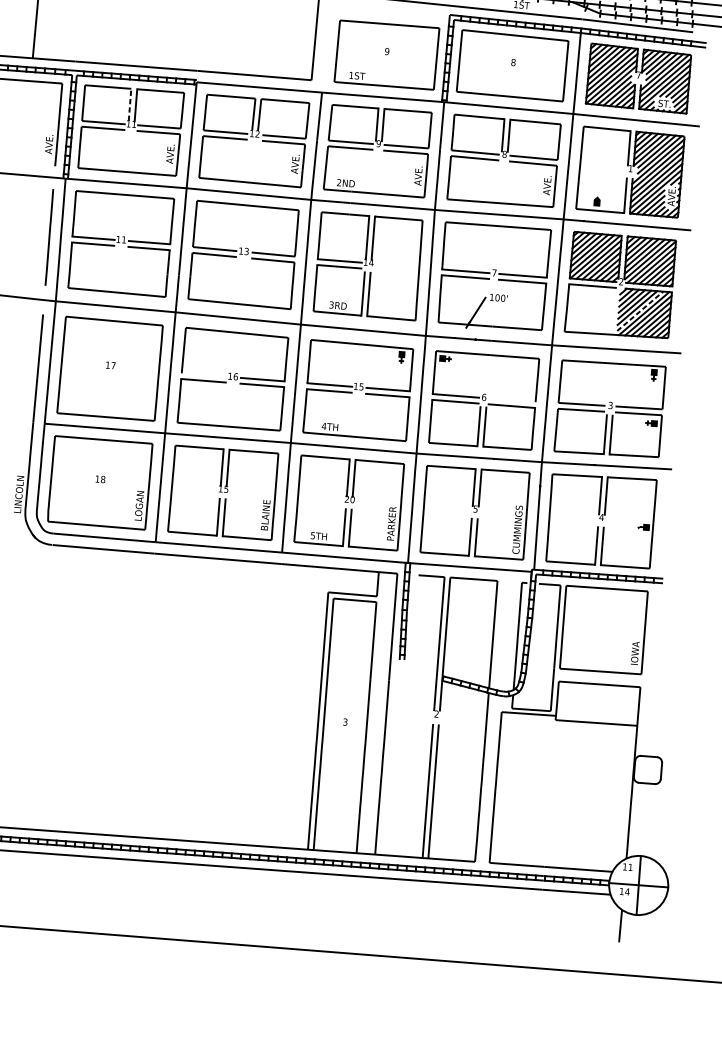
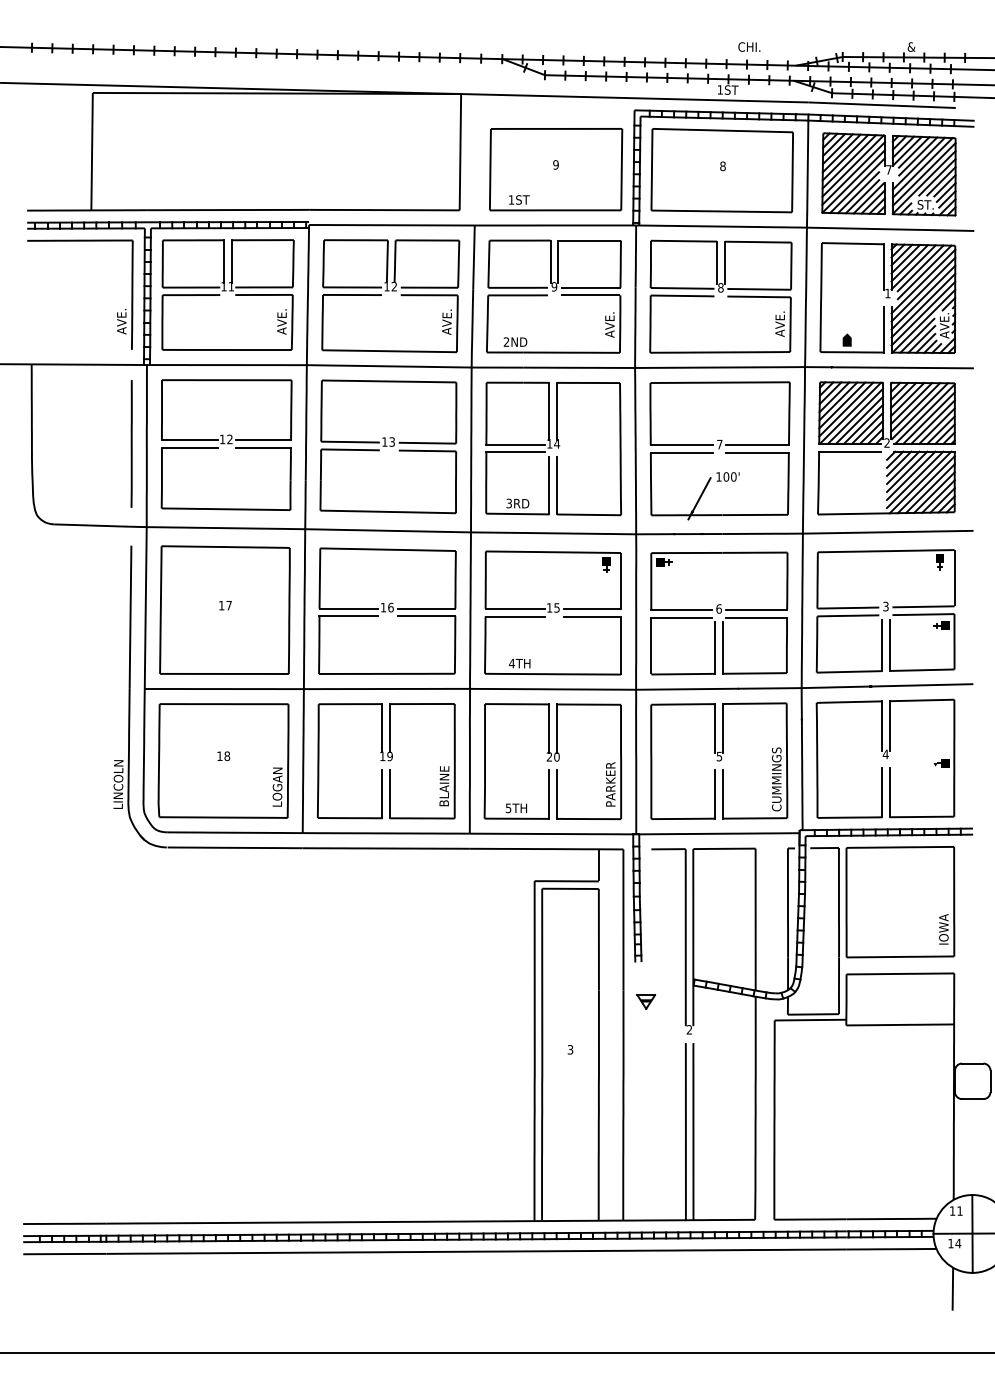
line: (129, 104) -> (223, 261), dashed -> solid
text: (123, 239) -> (229, 439), 11 -> 12
line: (640, 311) -> (915, 479), dashed -> solid
line: (203, 374) -> (348, 608), added
line: (512, 399) -> (756, 609), added
text: (225, 488) -> (389, 755), 15 -> 19
part: (405, 690) -> (645, 1001), added

